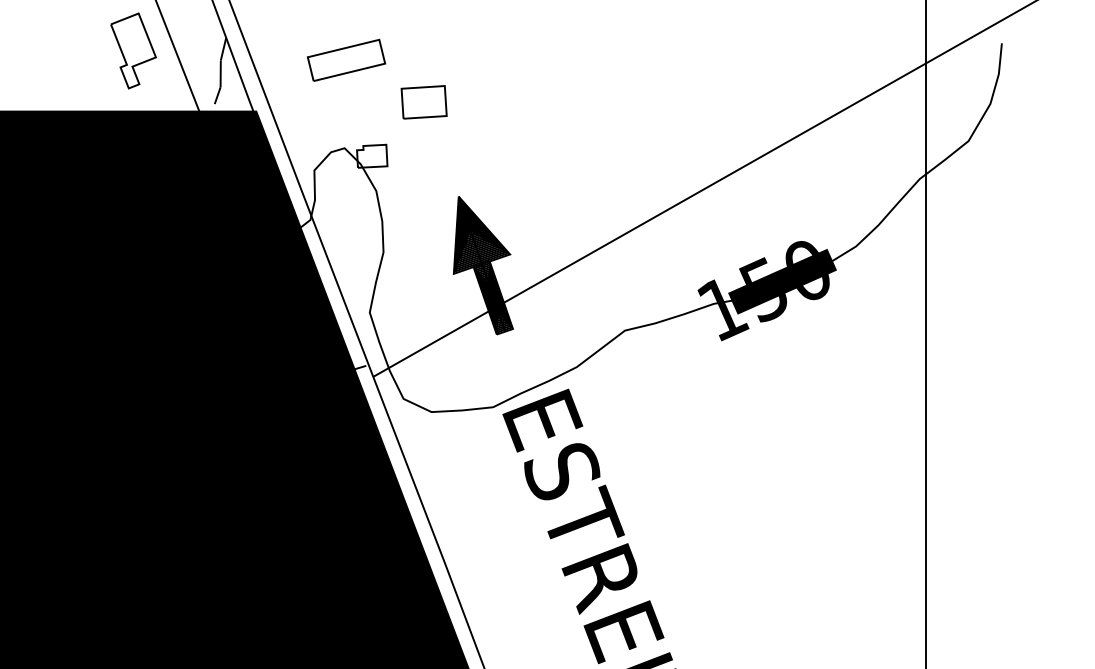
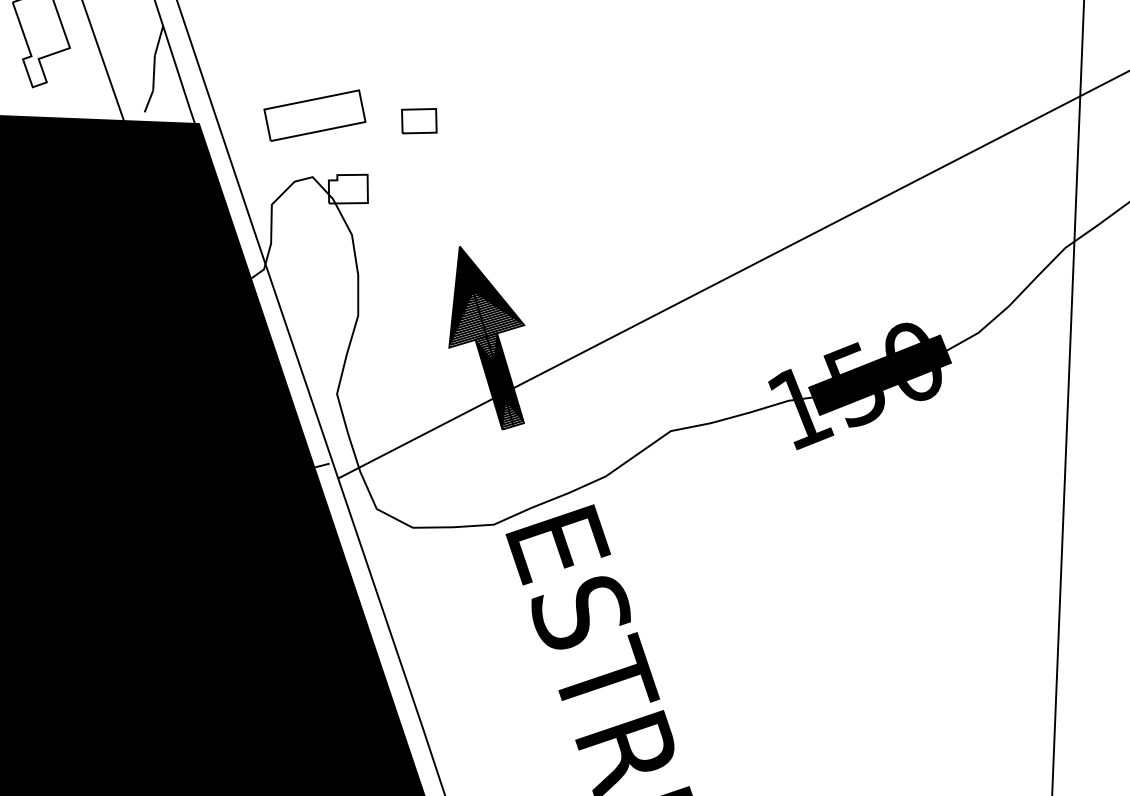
part: (346, 59) -> (315, 114), moved
part: (423, 102) -> (418, 121), size x0.6

